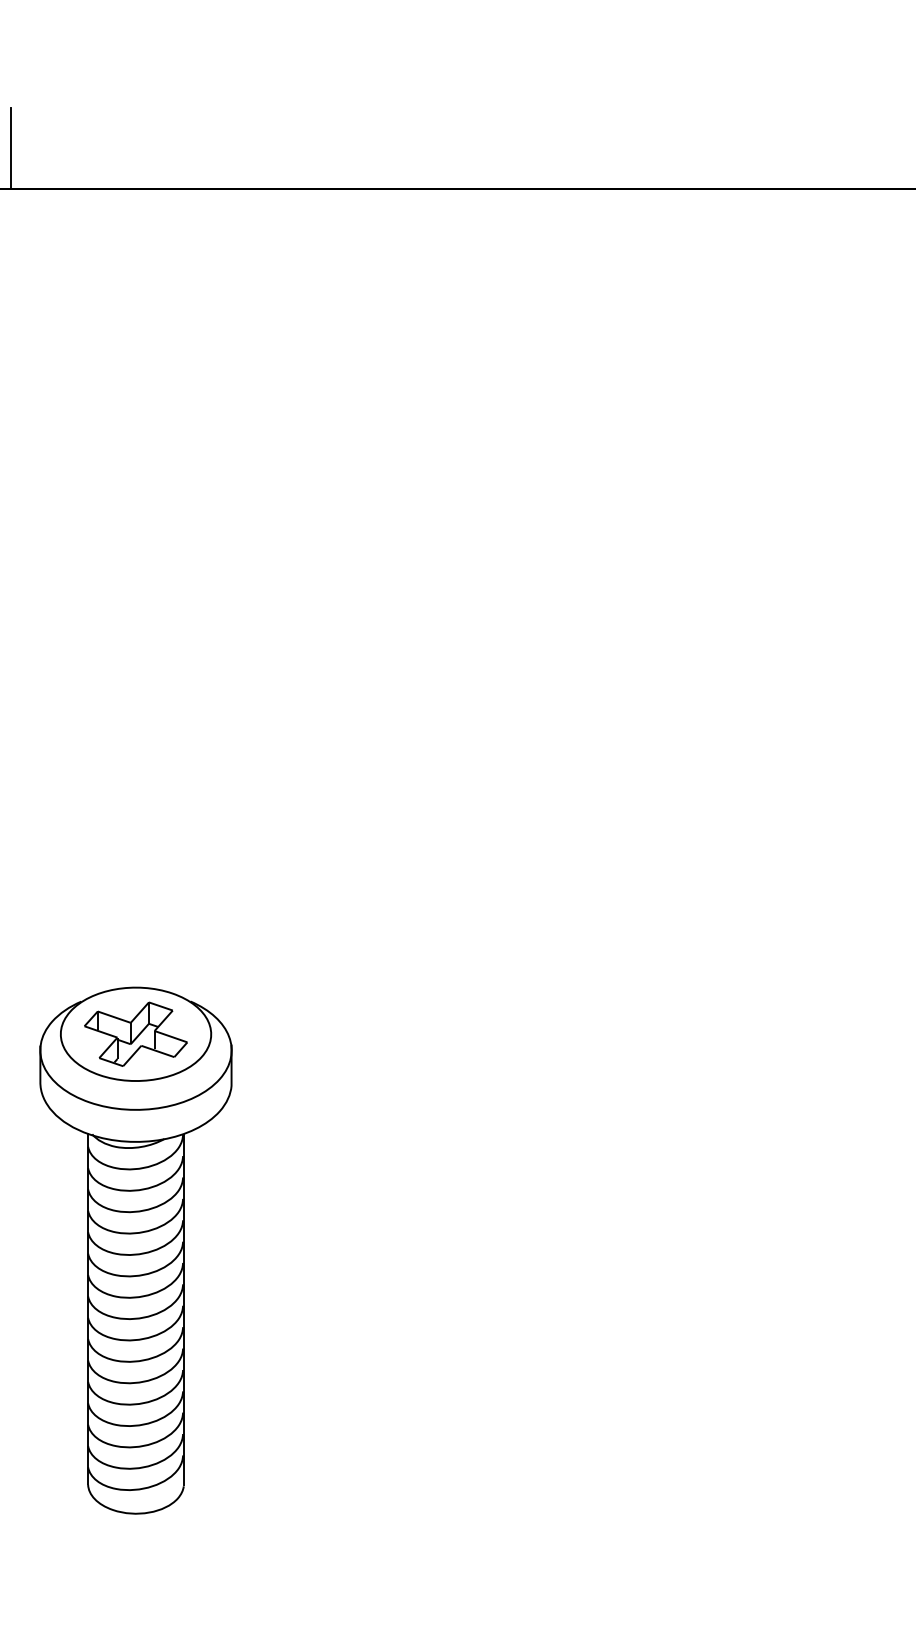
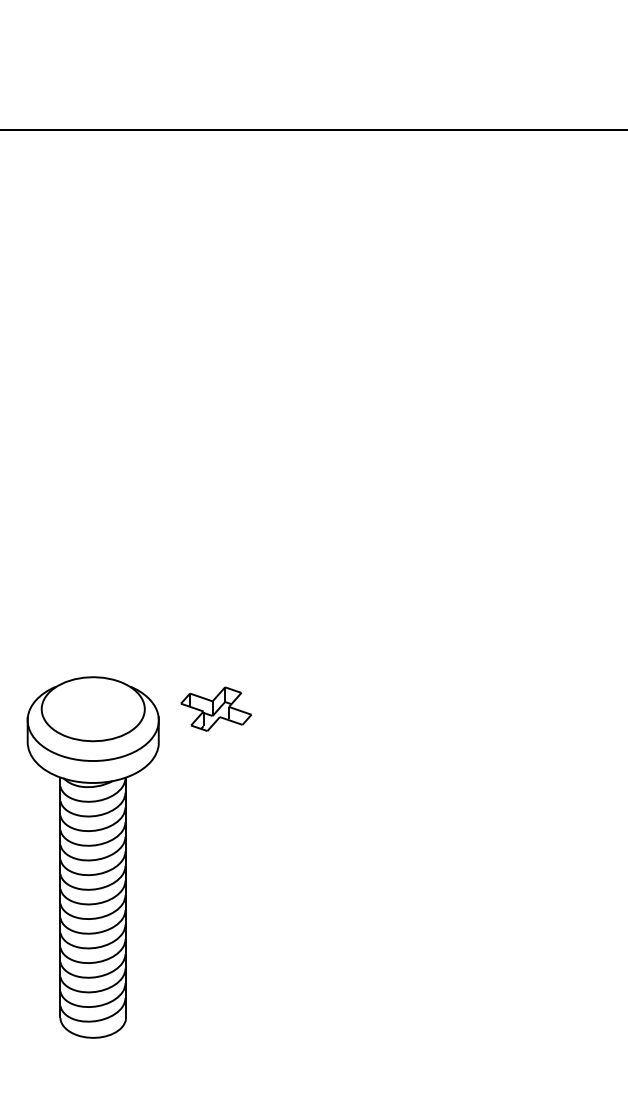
line: (10, 147) -> (7, 101), removed
part: (134, 1033) -> (215, 708), moved

